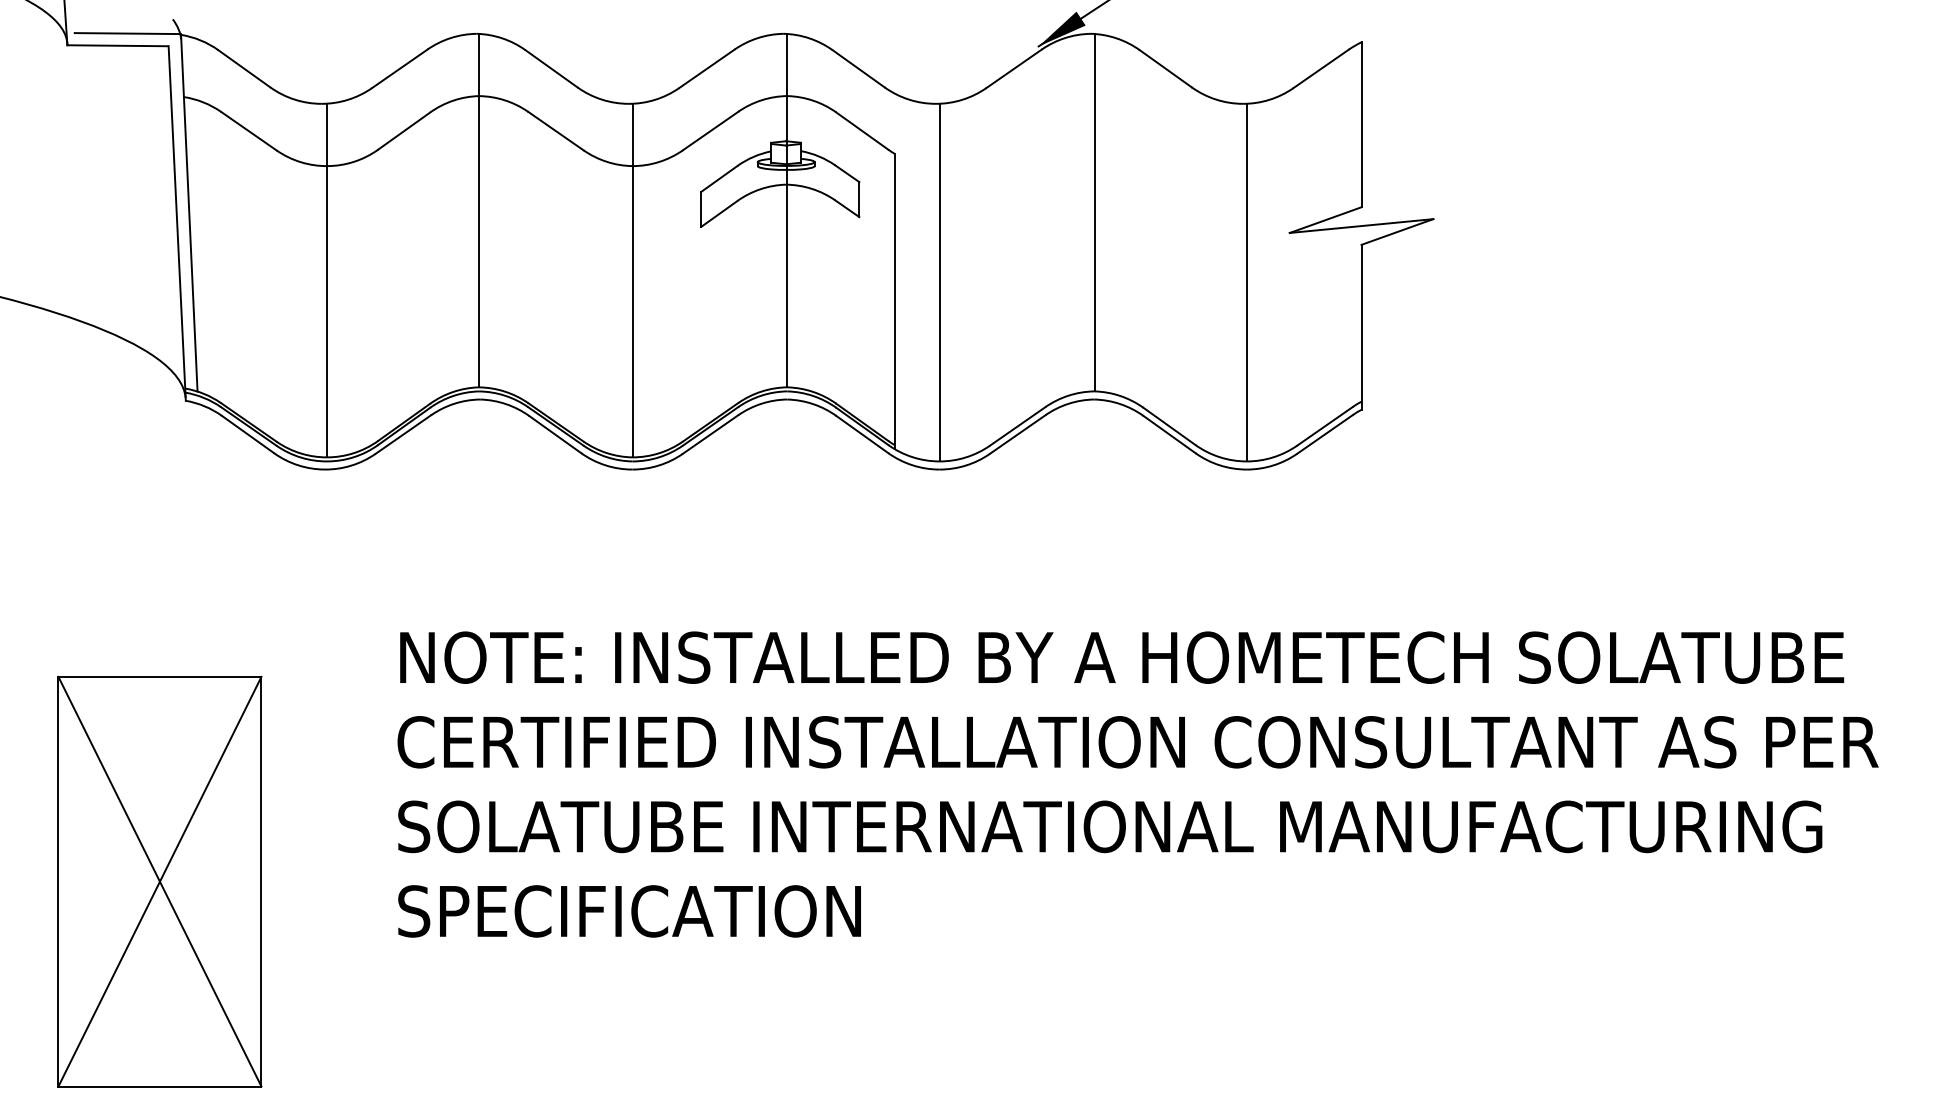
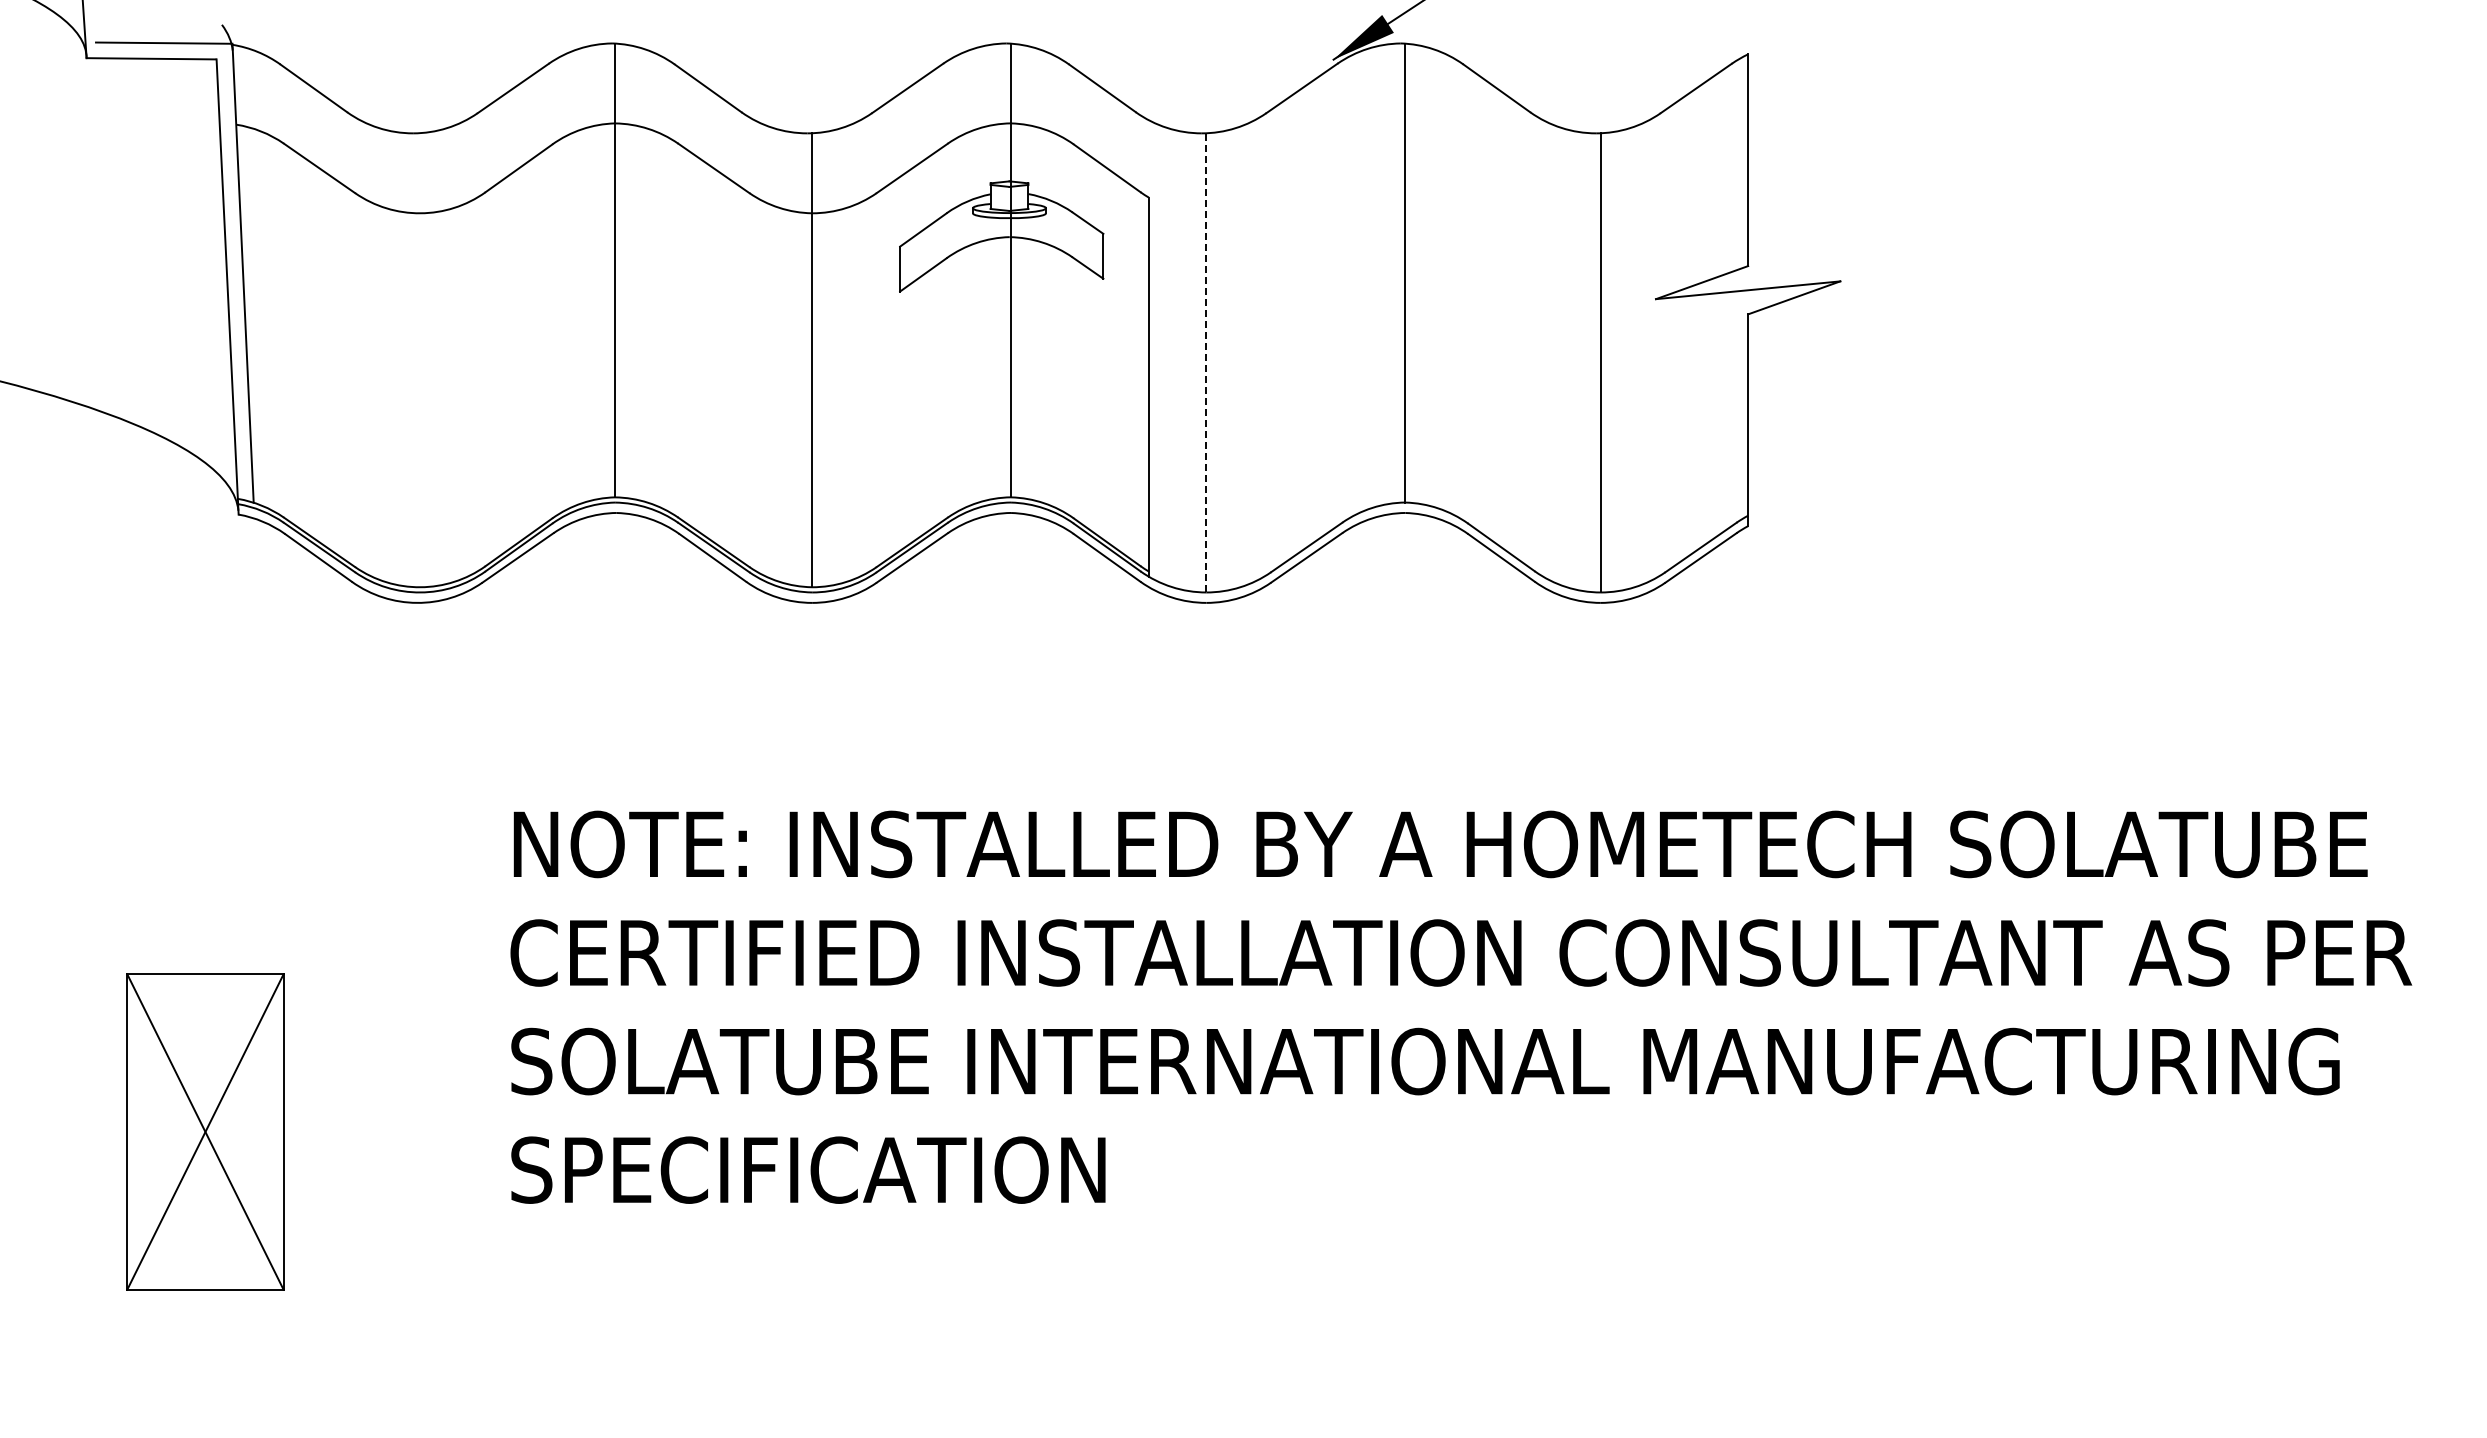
line: (326, 280) -> (419, 360), removed
line: (939, 282) -> (1206, 362), solid -> dashed
part: (160, 881) -> (205, 1131), size x0.6

